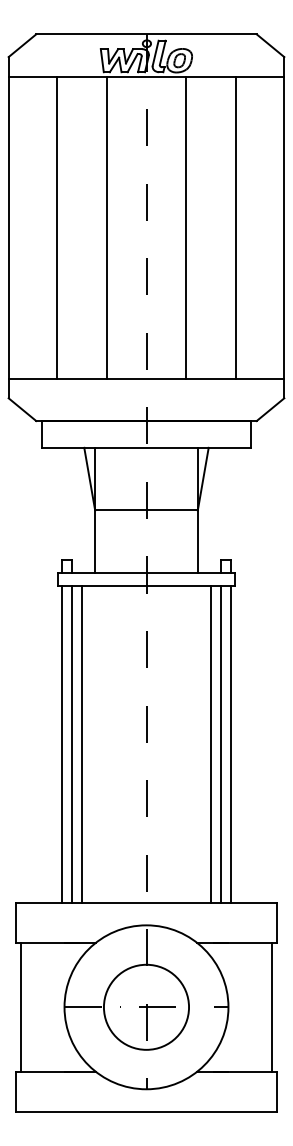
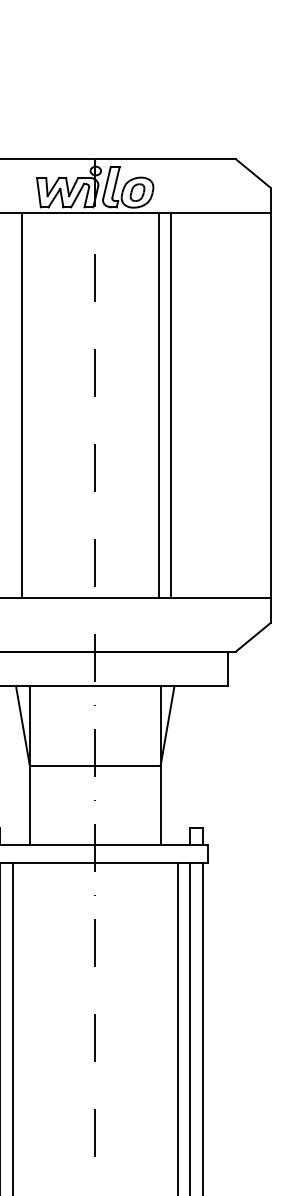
line: (107, 227) -> (22, 405), moved
line: (185, 227) -> (170, 405), moved
line: (235, 227) -> (158, 405), moved

